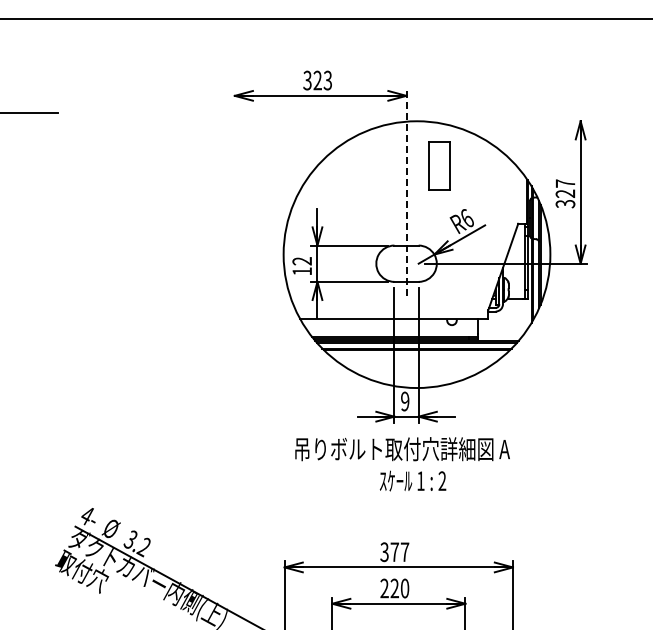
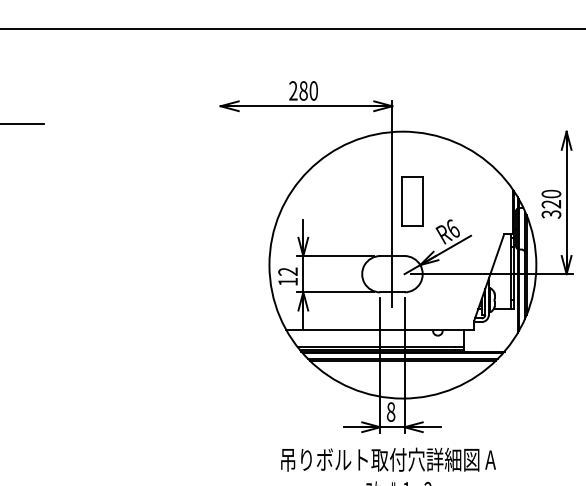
text: (317, 80) -> (303, 90), 323 -> 280
part: (439, 165) -> (412, 200), moved
text: (565, 183) -> (551, 193), 327 -> 320
line: (406, 193) -> (392, 203), dashed -> solid
text: (405, 401) -> (391, 412), 9 -> 8

